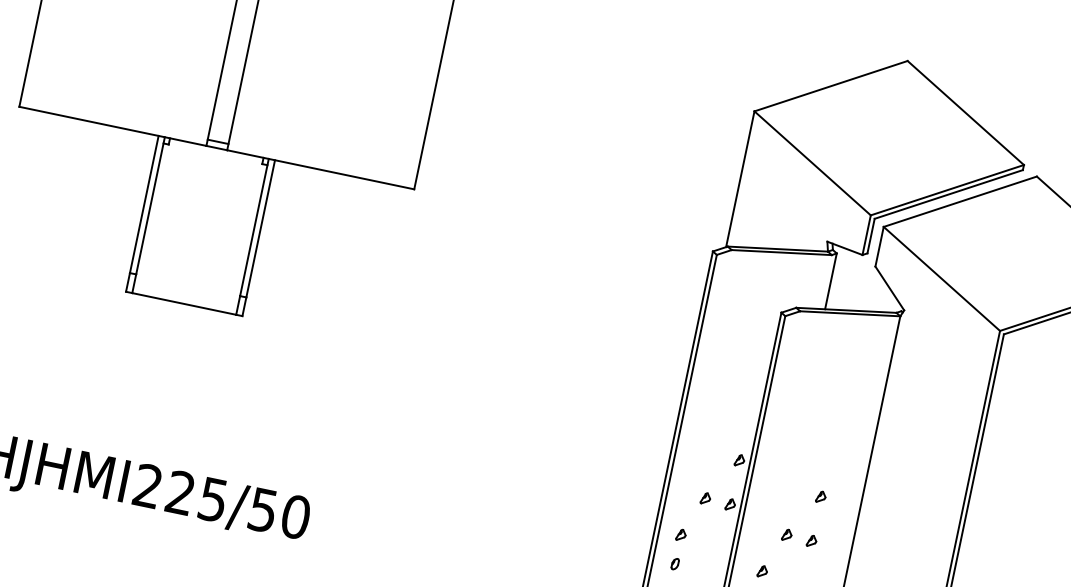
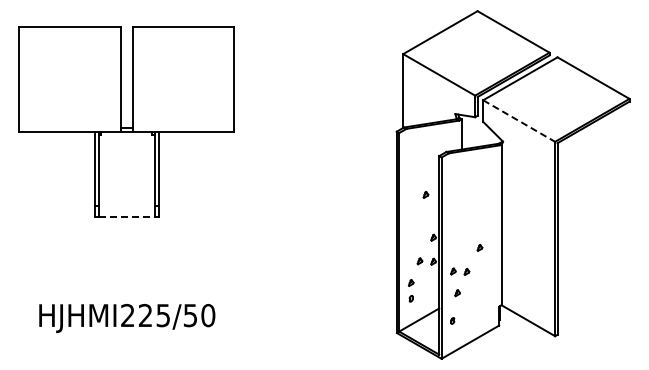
line: (942, 279) -> (519, 121), solid -> dashed
line: (185, 303) -> (127, 216), solid -> dashed
part: (741, 377) -> (425, 194), added
part: (800, 537) -> (460, 271), moved

